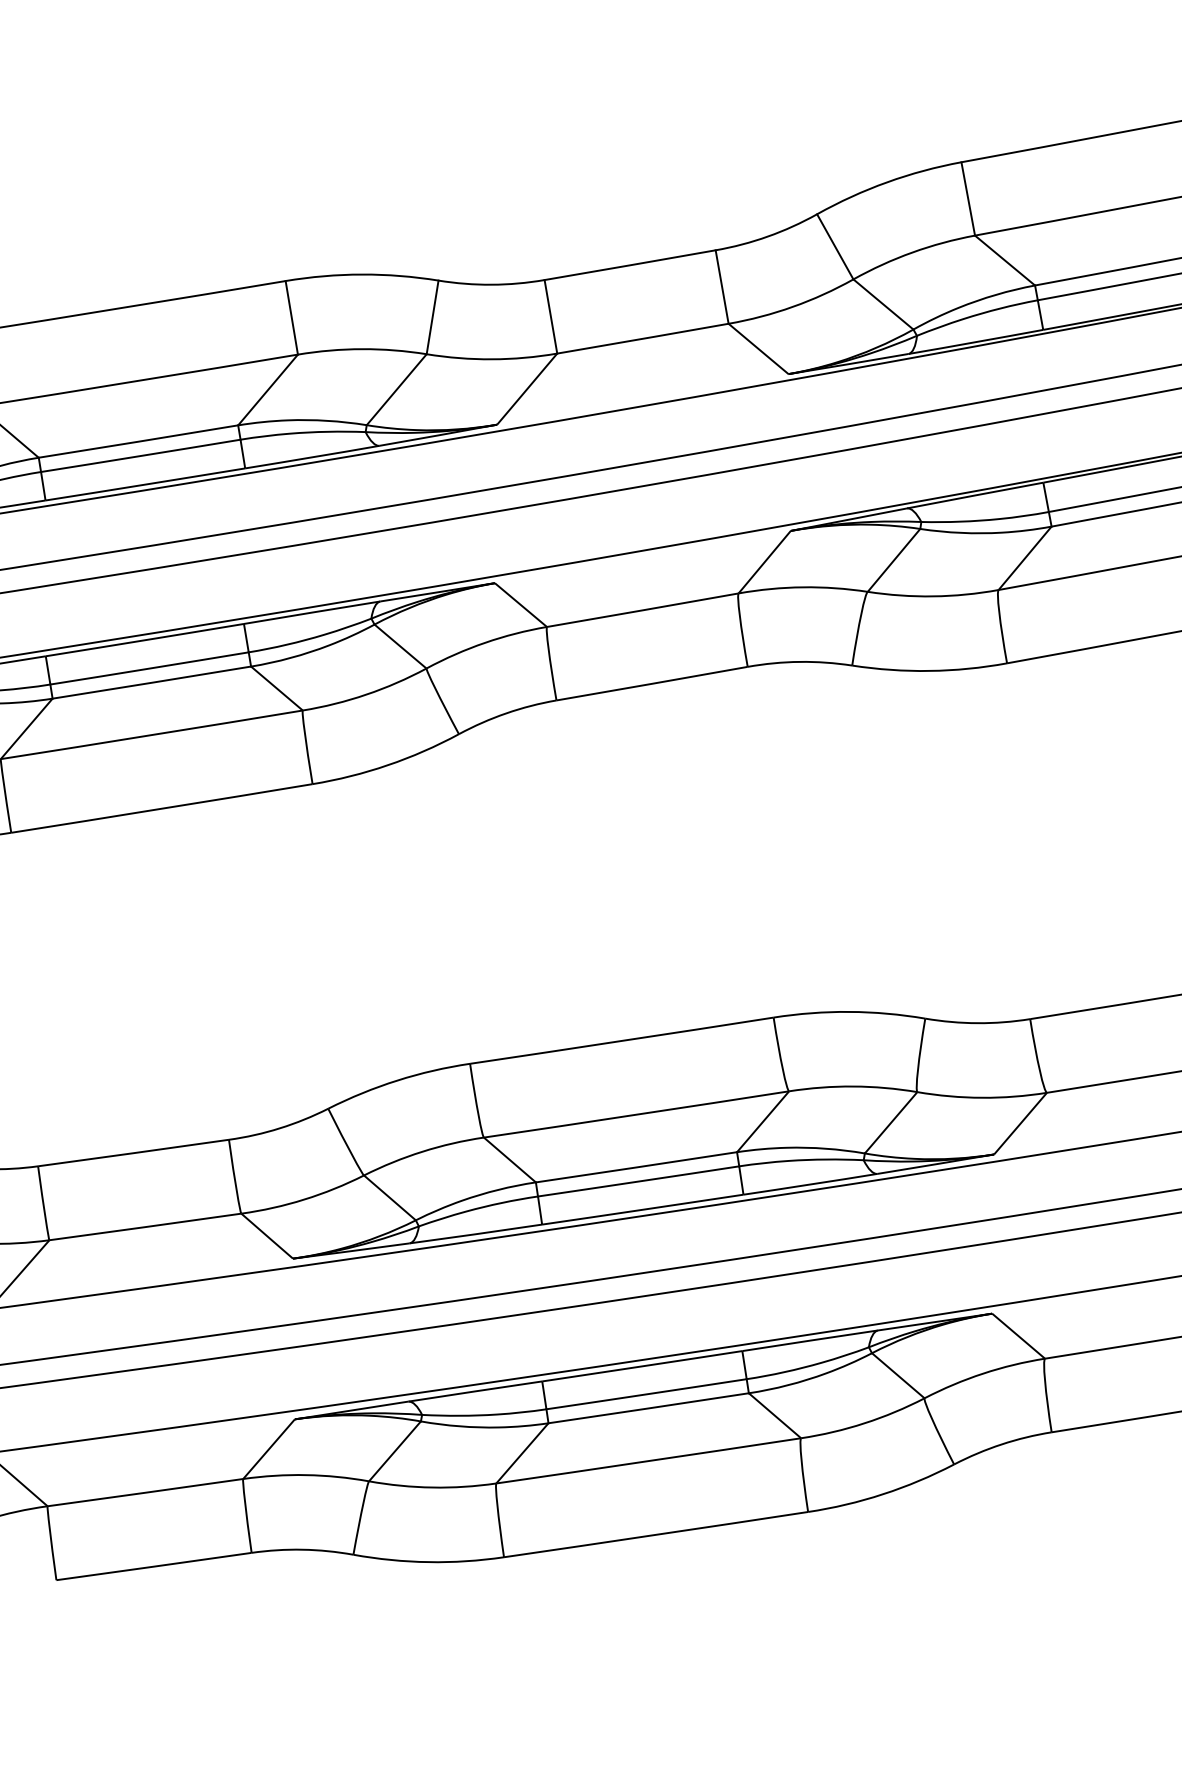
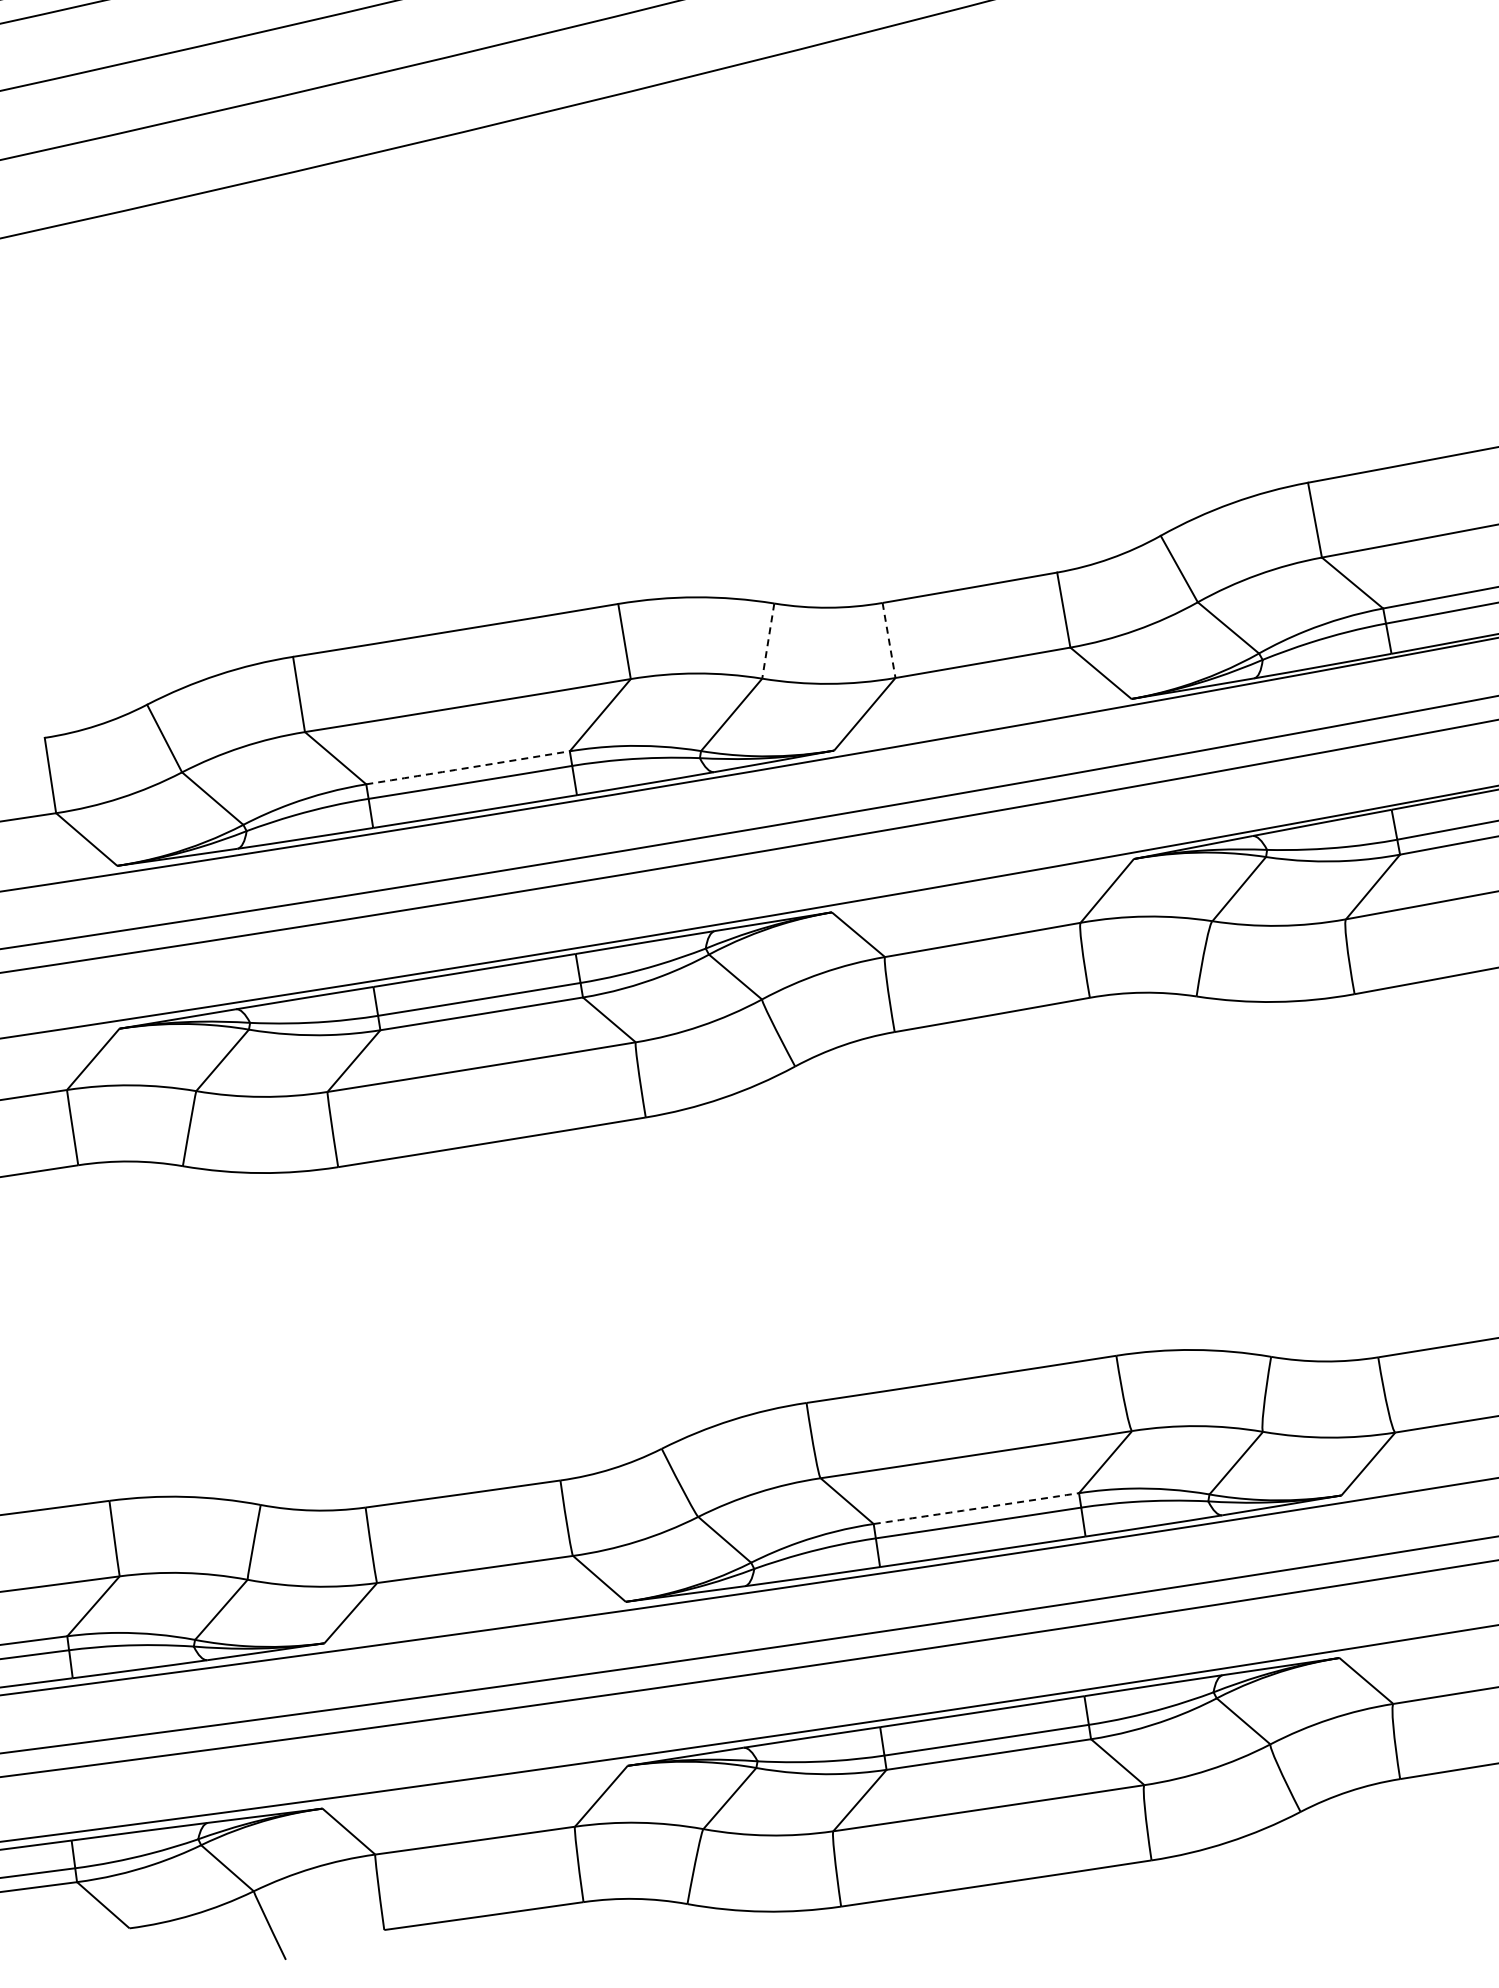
line: (551, 316) -> (889, 640), solid -> dashed
line: (432, 317) -> (768, 641), solid -> dashed
arc: (138, 441) -> (468, 767), solid -> dashed
arc: (636, 1167) -> (976, 1508), solid -> dashed

